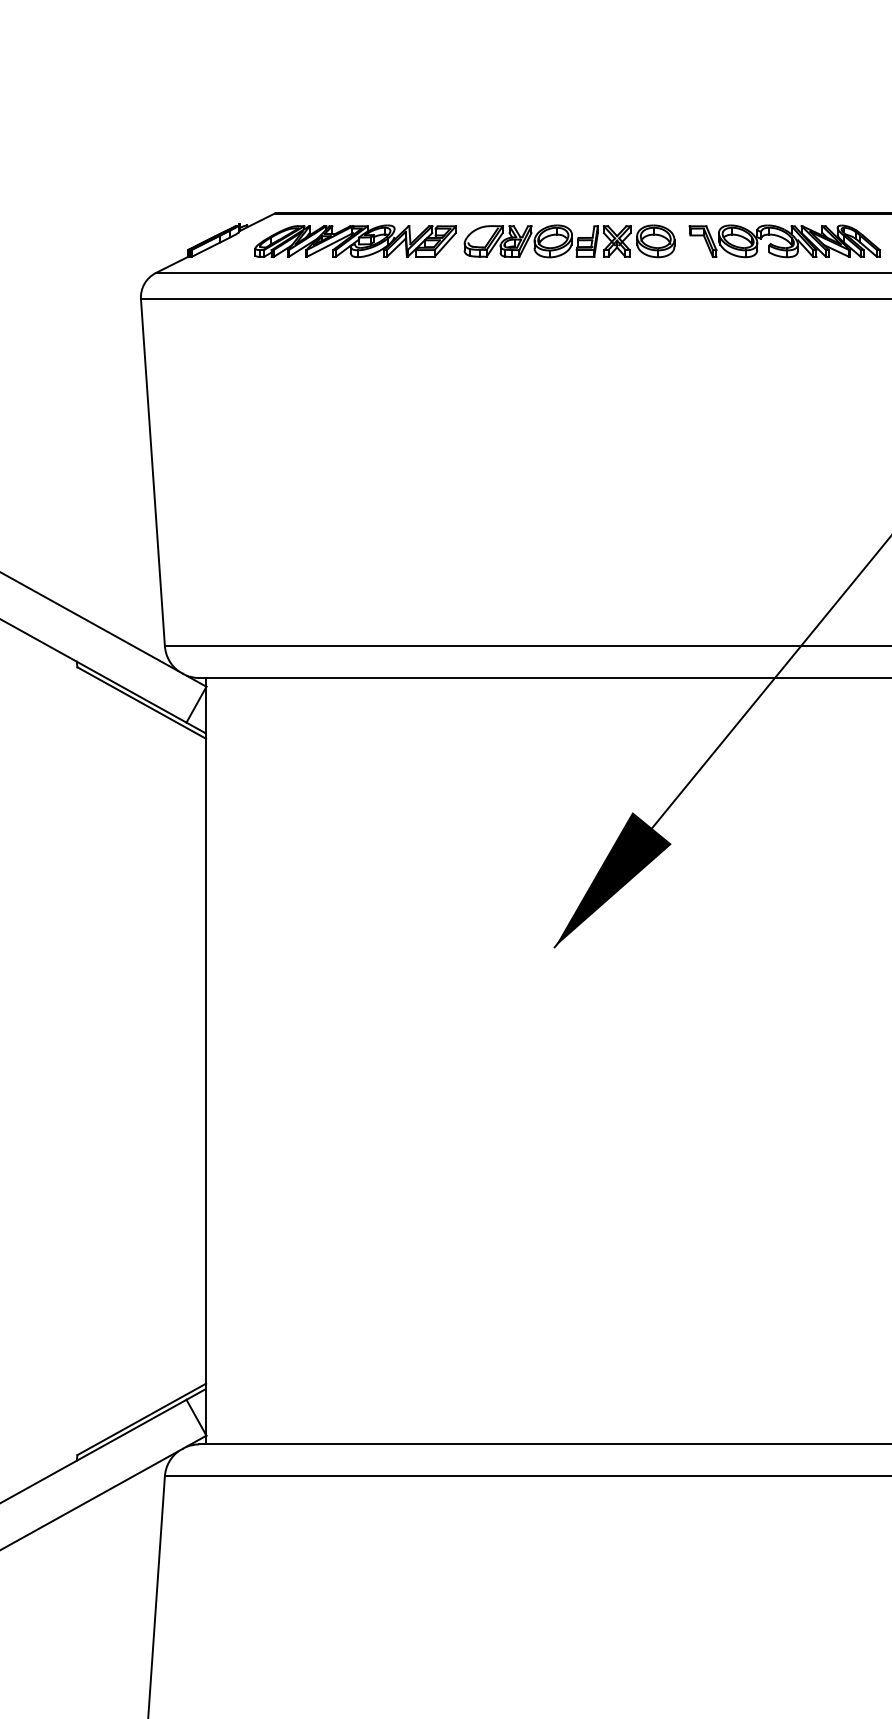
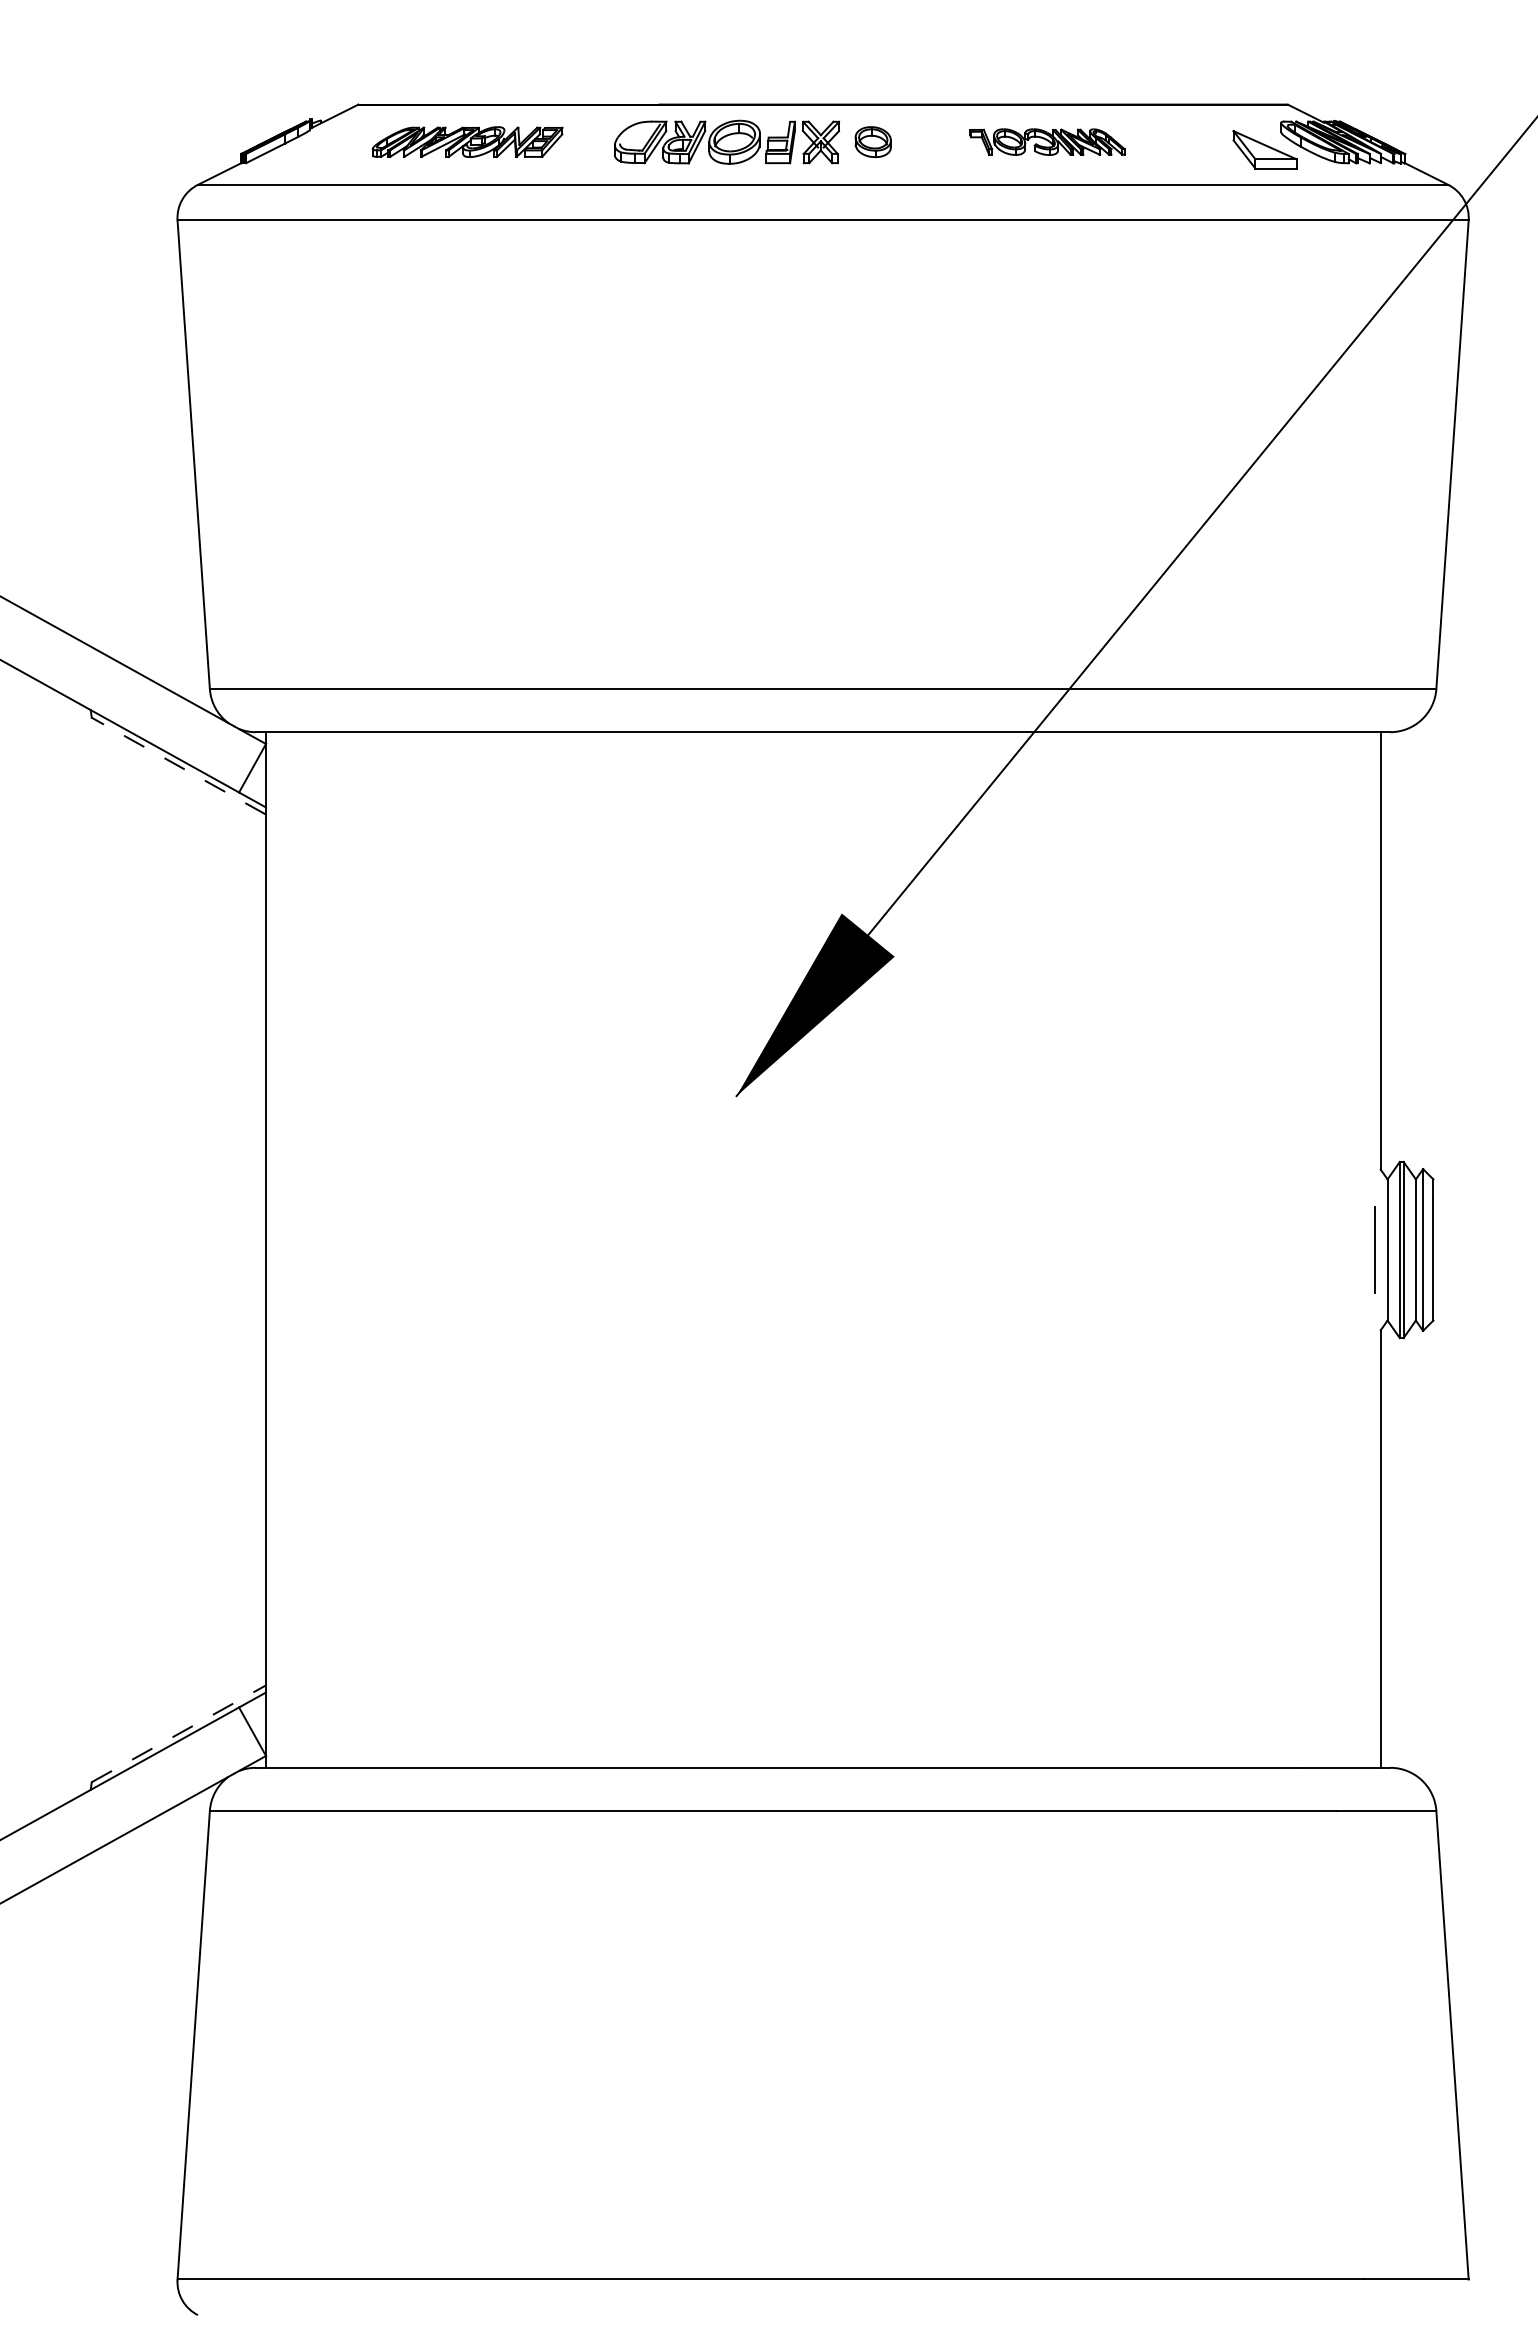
part: (355, 240) -> (467, 141), size x0.7
part: (656, 240) -> (873, 141), size x0.7
part: (784, 240) -> (1047, 141), size x0.6
line: (141, 702) -> (178, 765), solid -> dashed
line: (142, 1419) -> (179, 1733), solid -> dashed

